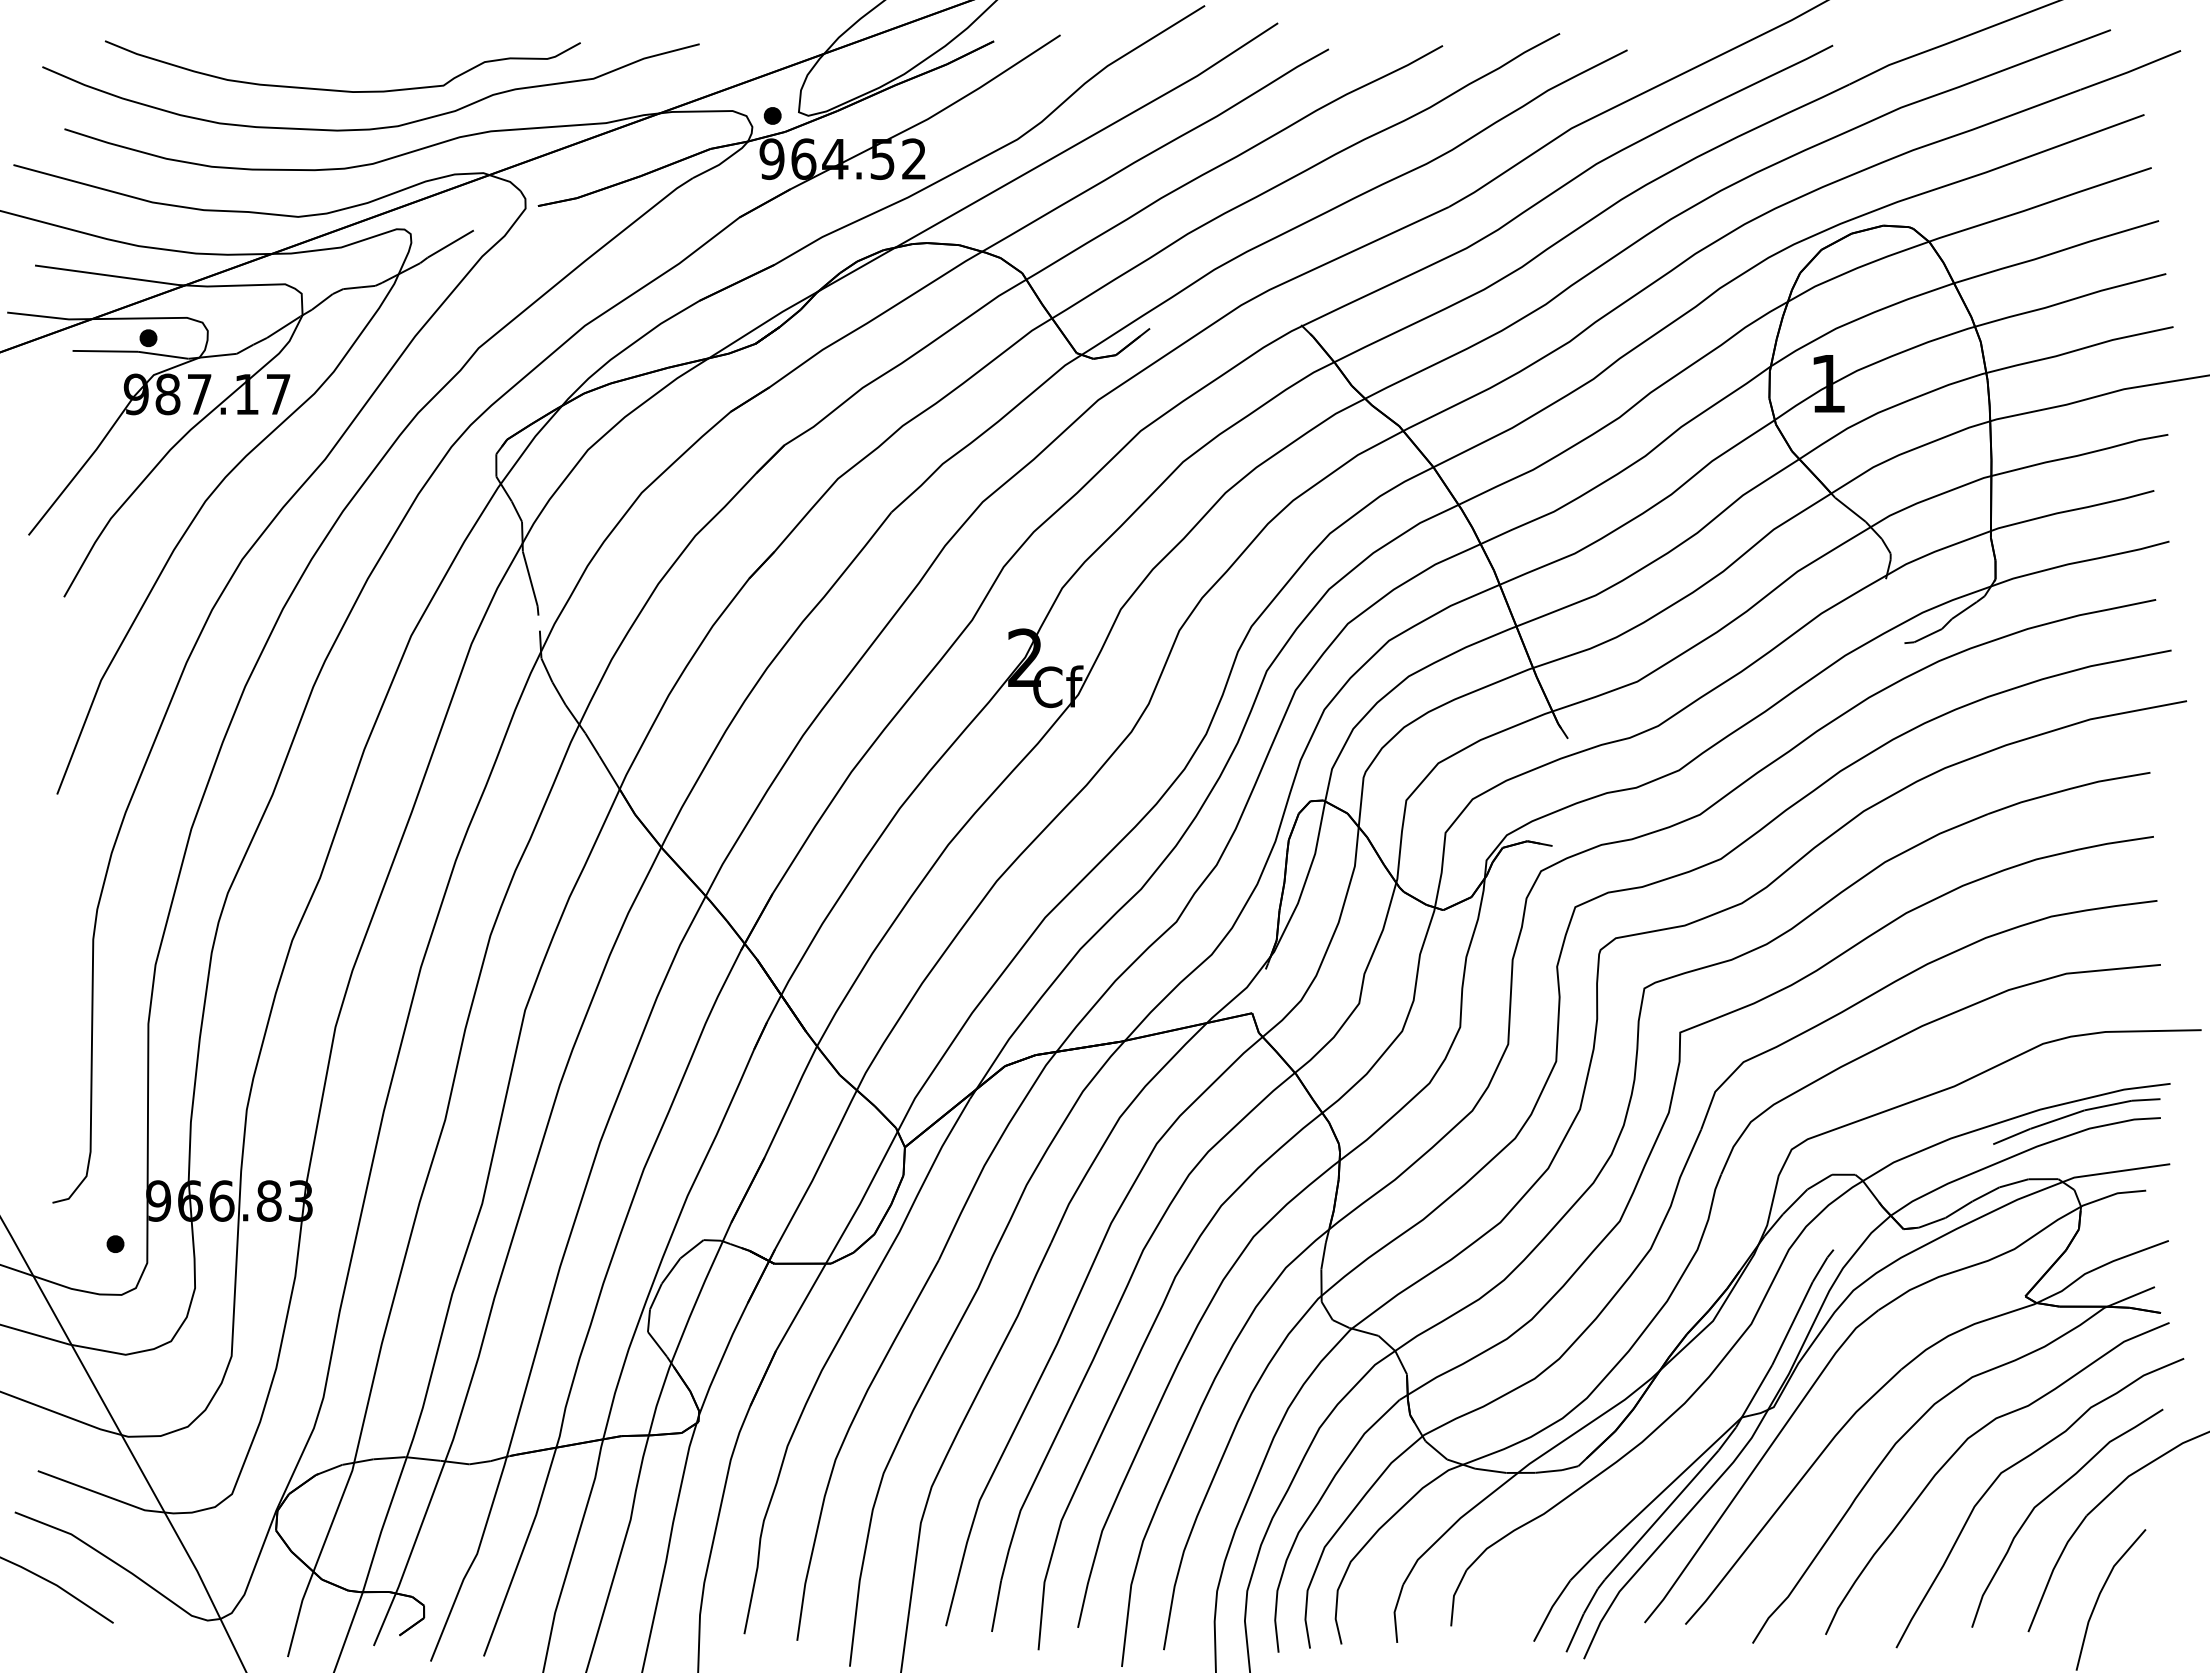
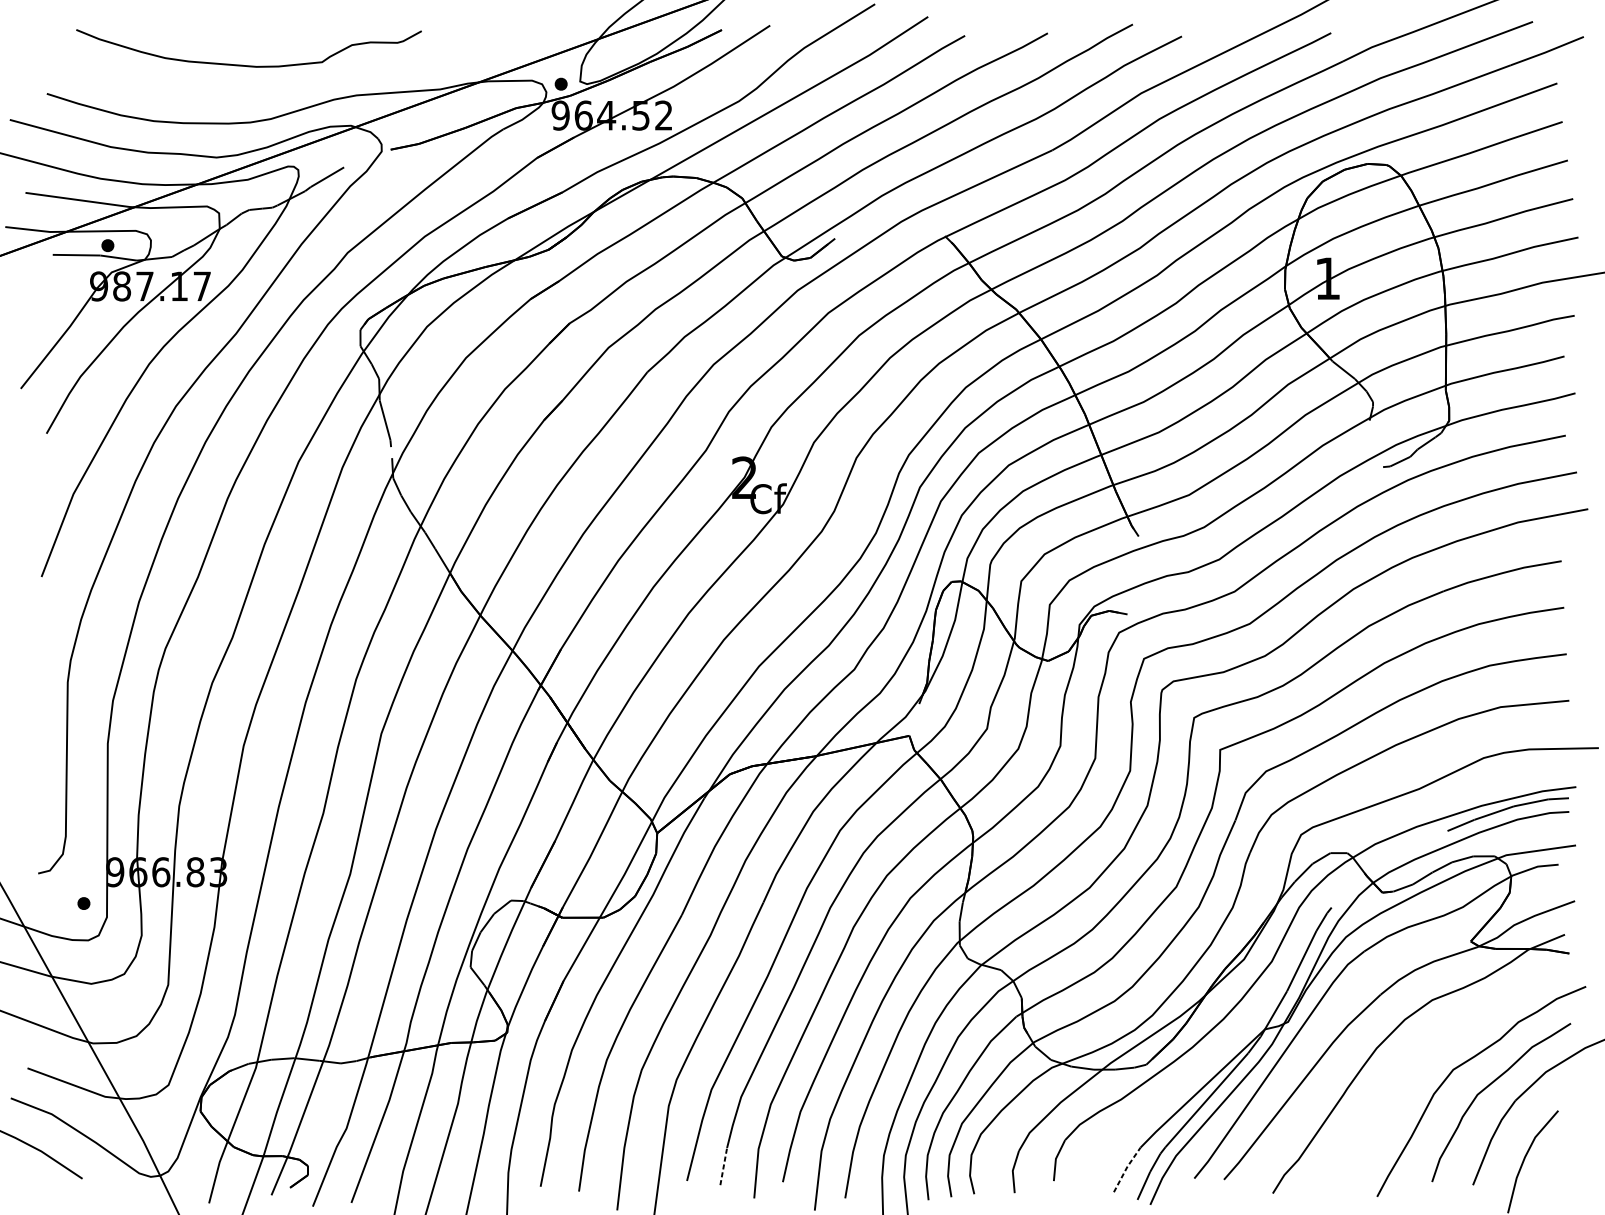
curve: (375, 127) -> (272, 92), removed
curve: (1962, 1446) -> (1425, 1050), removed
line: (996, 1606) -> (723, 1166), solid -> dashed
line: (1551, 1609) -> (1126, 1168), solid -> dashed

